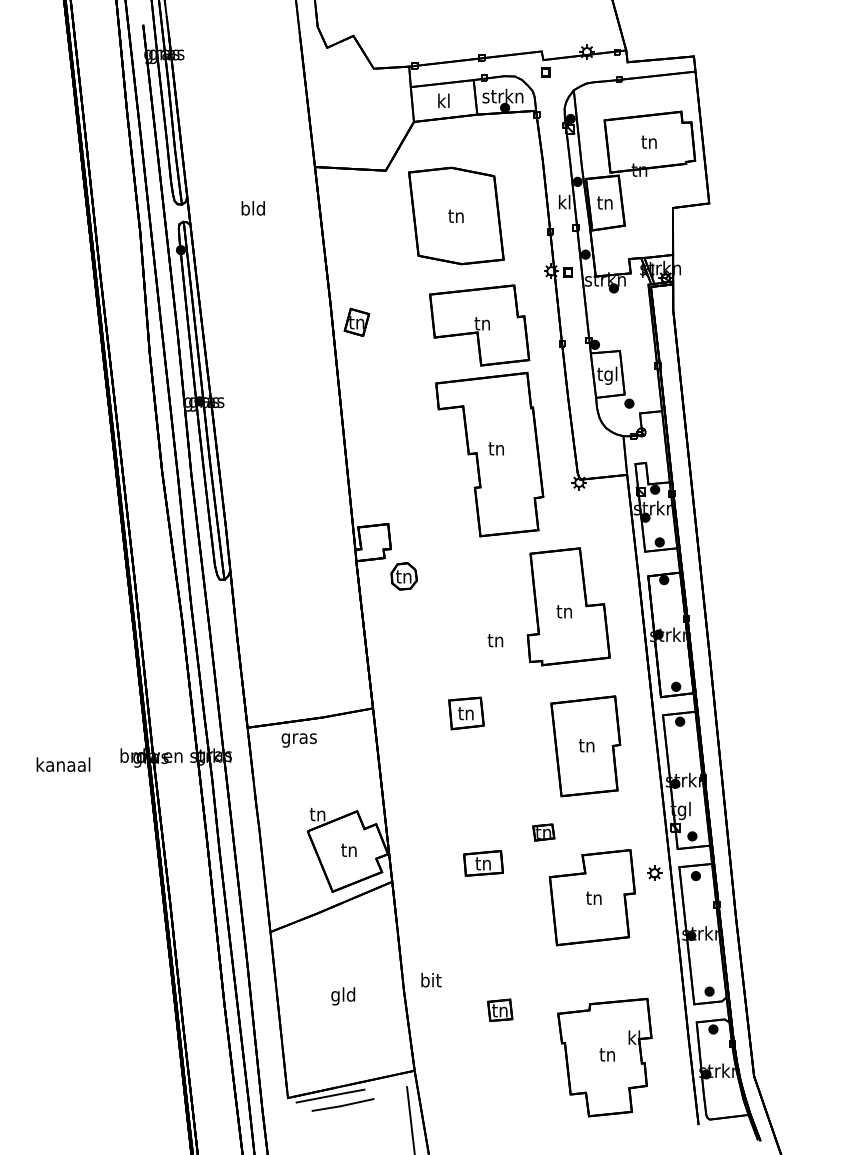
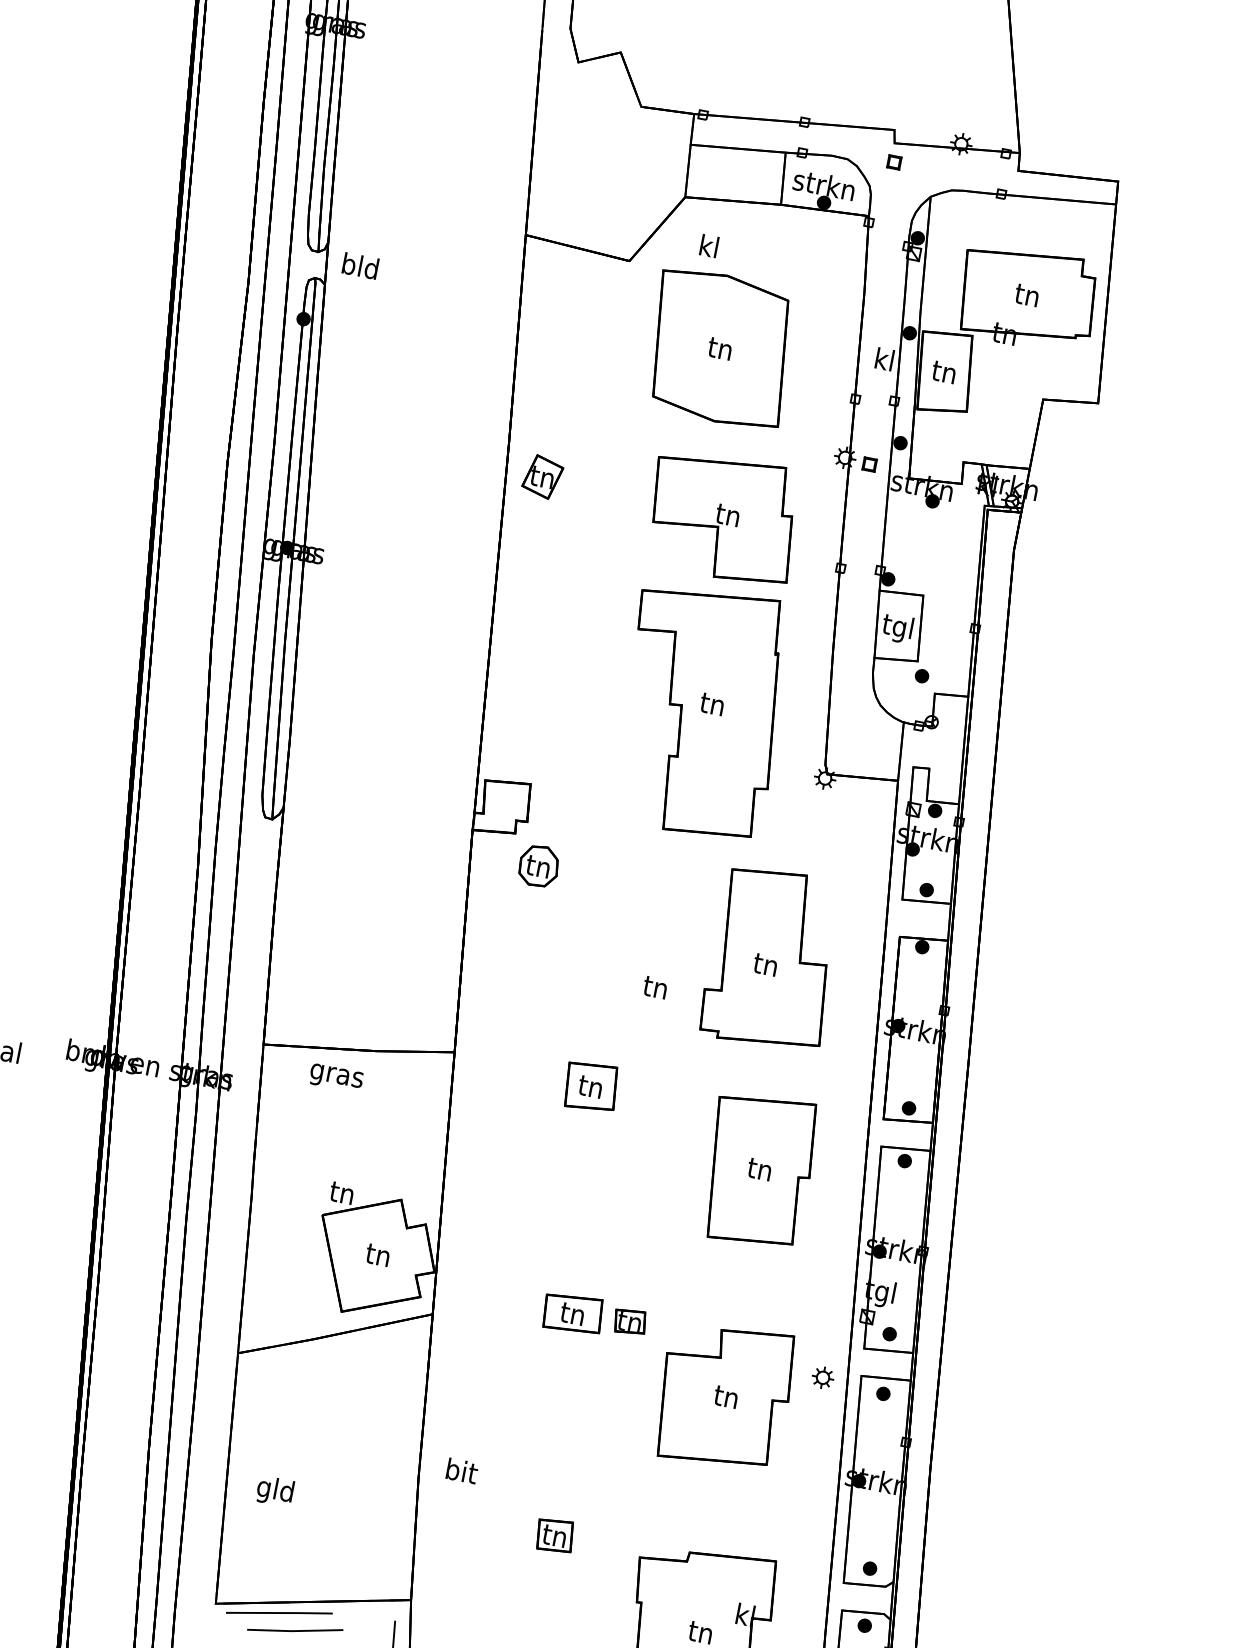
text: (443, 100) -> (708, 245), moved
text: (252, 208) -> (359, 266), moved
part: (543, 832) -> (629, 1321), moved
text: (343, 996) -> (275, 1491), moved

